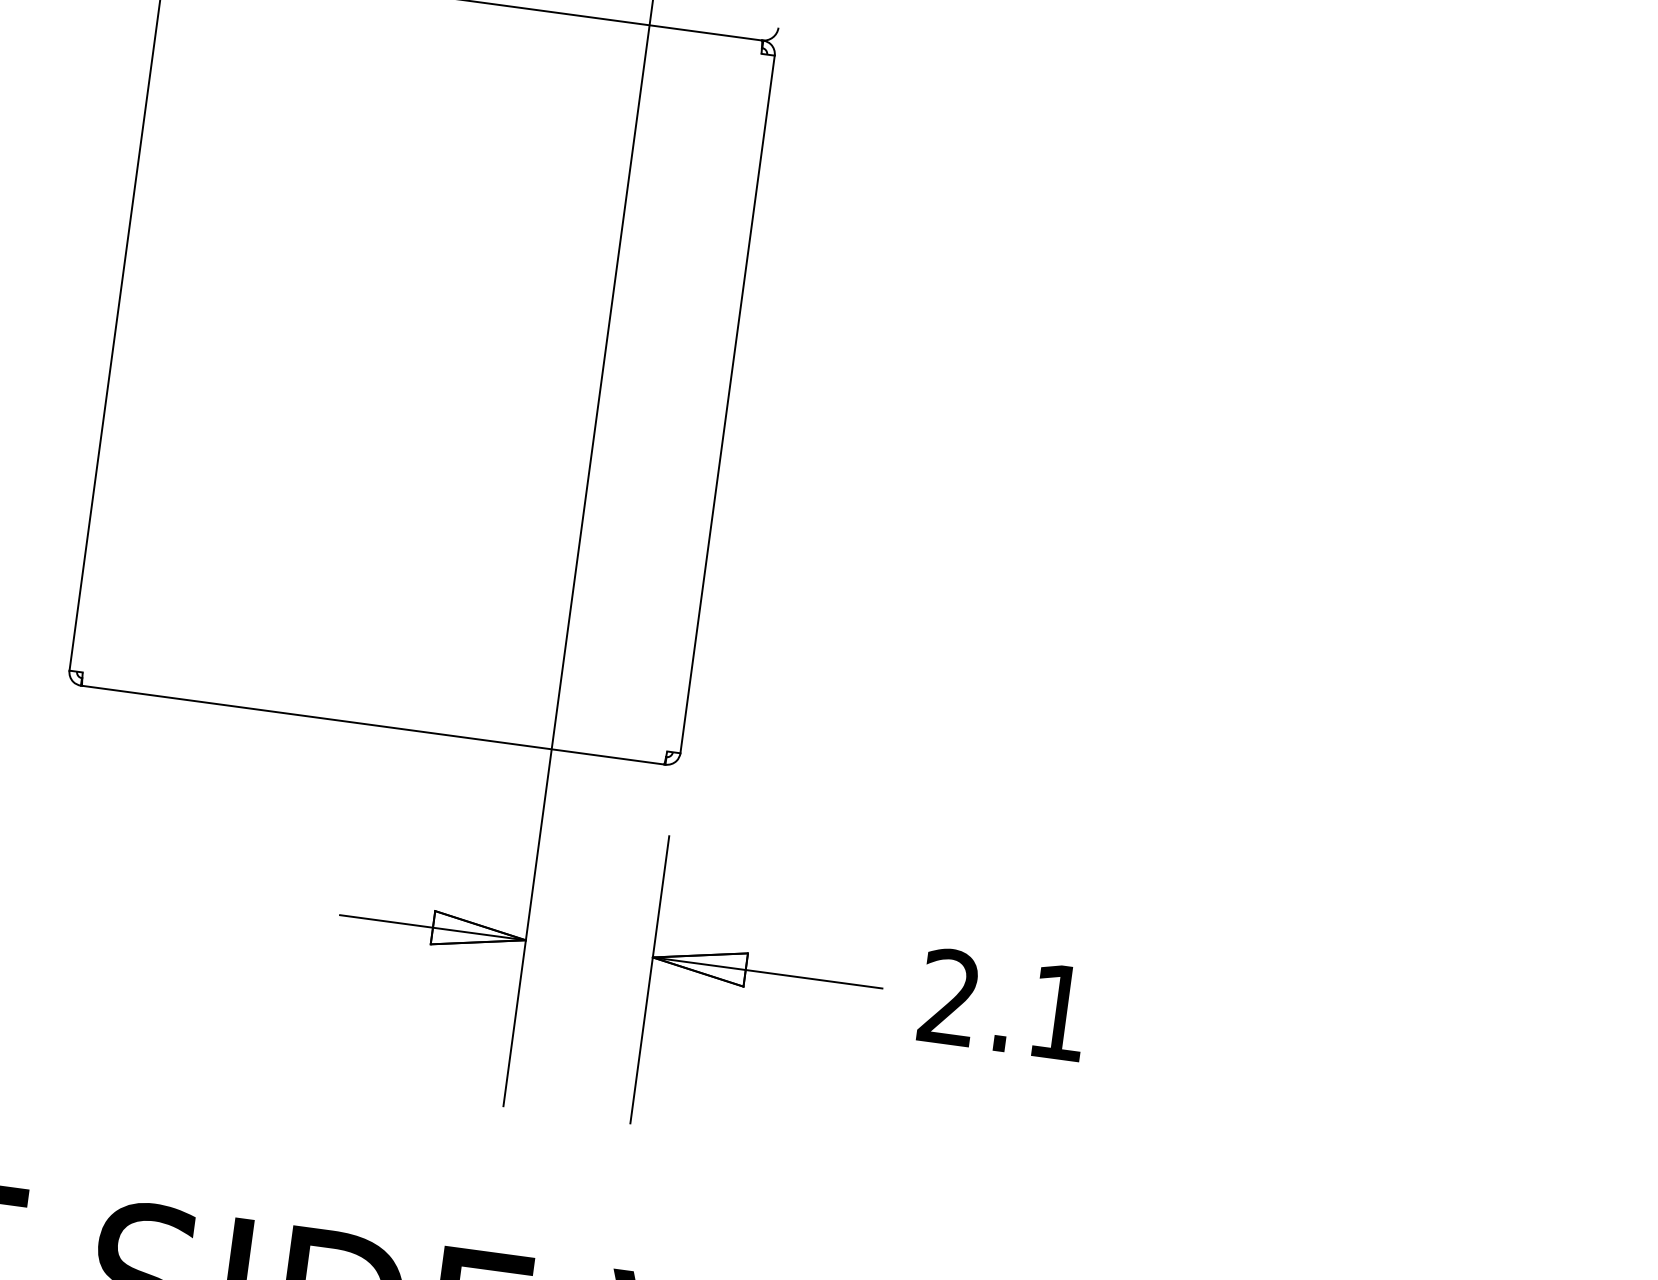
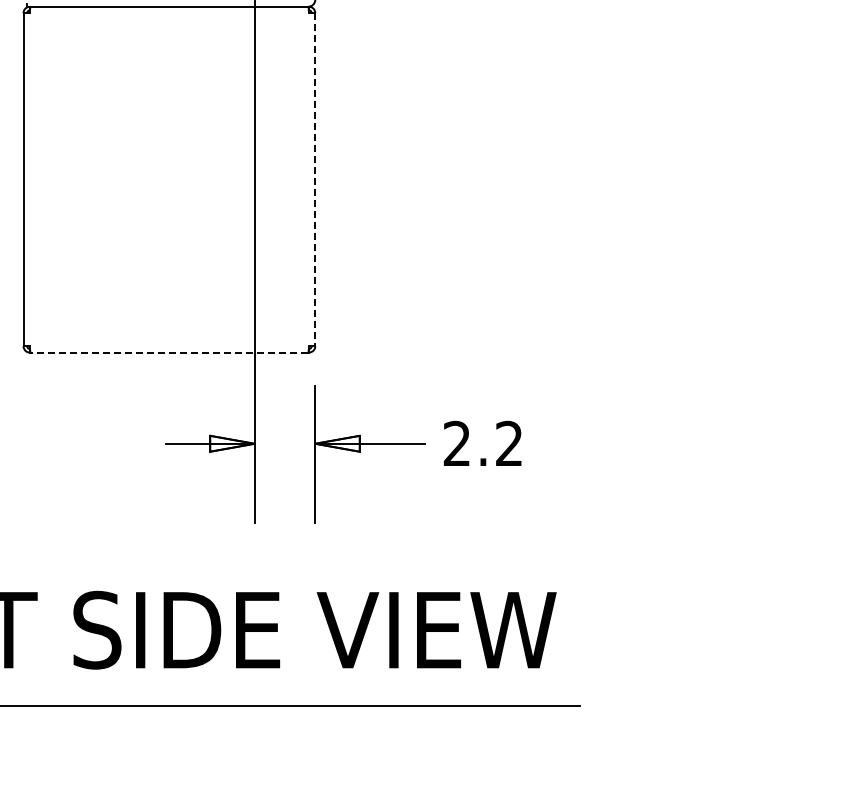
line: (728, 404) -> (315, 179), solid -> dashed
line: (373, 725) -> (169, 352), solid -> dashed
text: (1057, 1009) -> (508, 442), 2.1 -> 2.2

